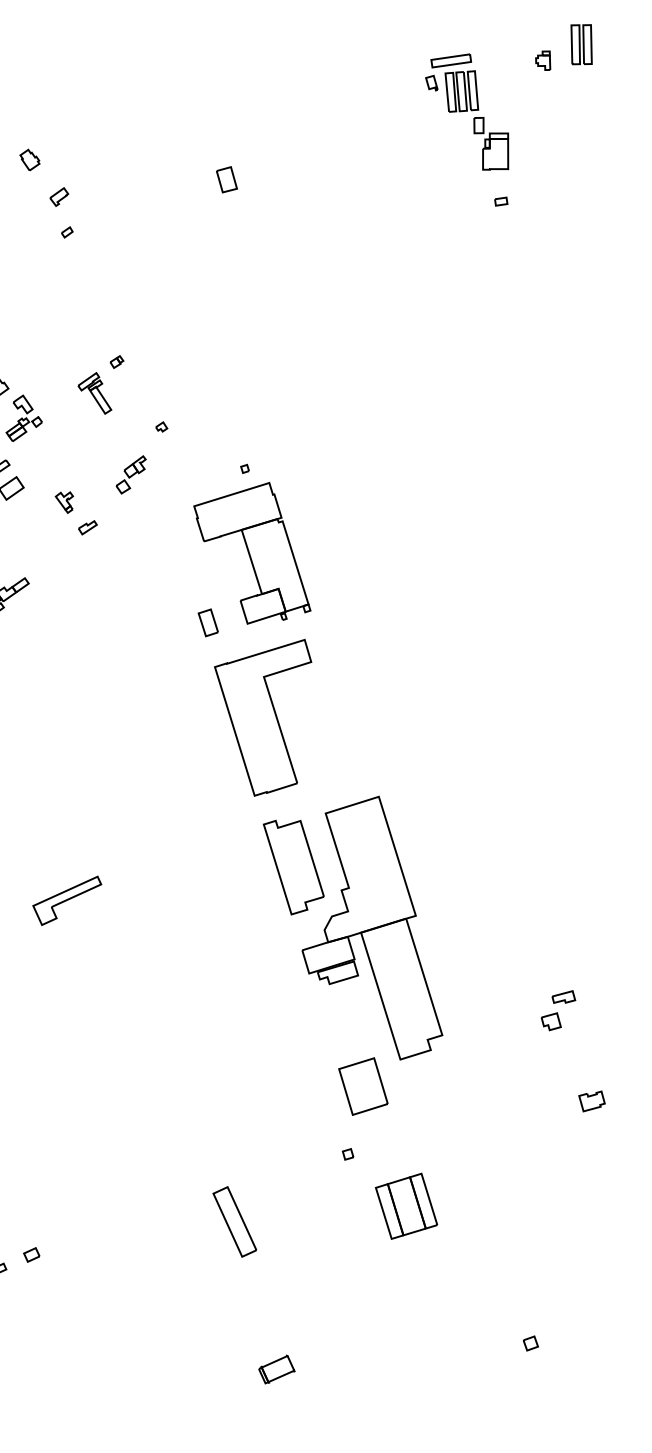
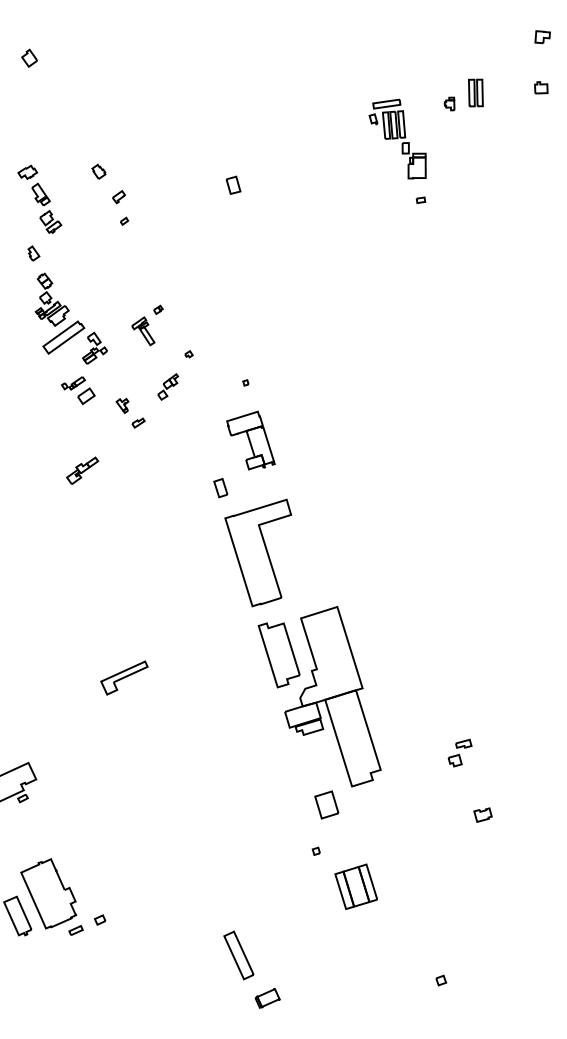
part: (251, 553) -> (250, 440), size x0.6
part: (362, 1085) -> (326, 804), size x0.7
part: (234, 1221) -> (238, 955), moved

